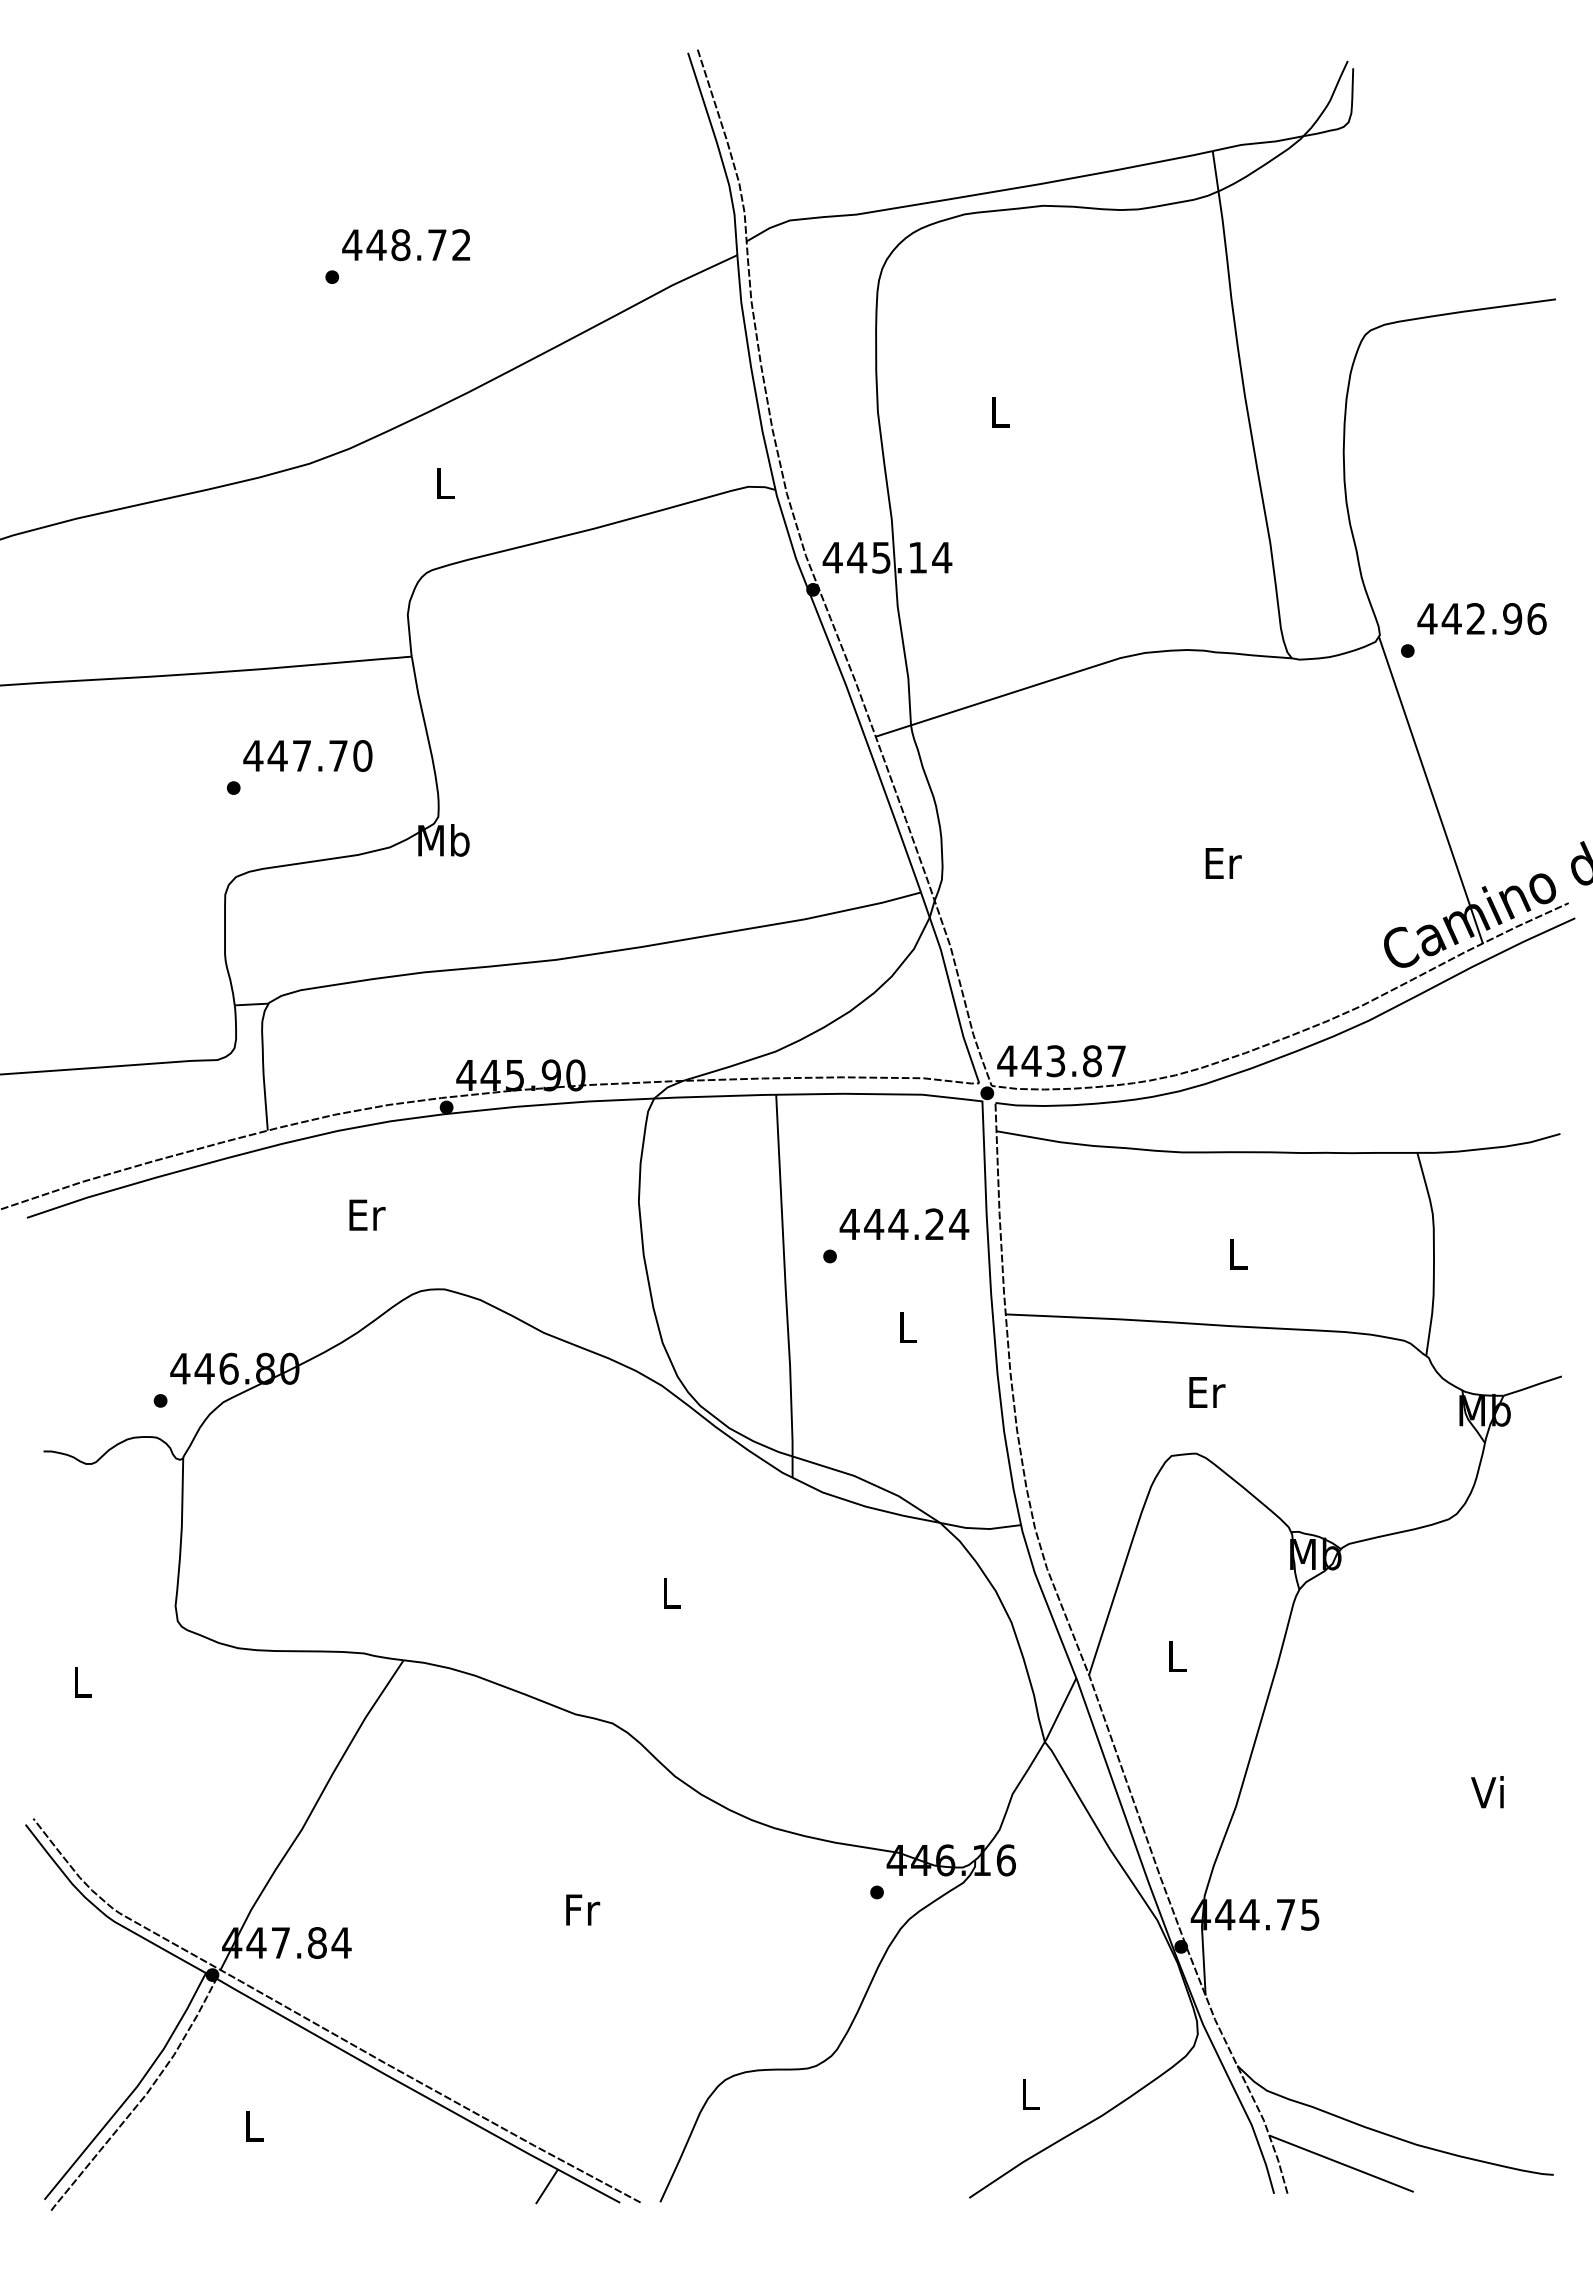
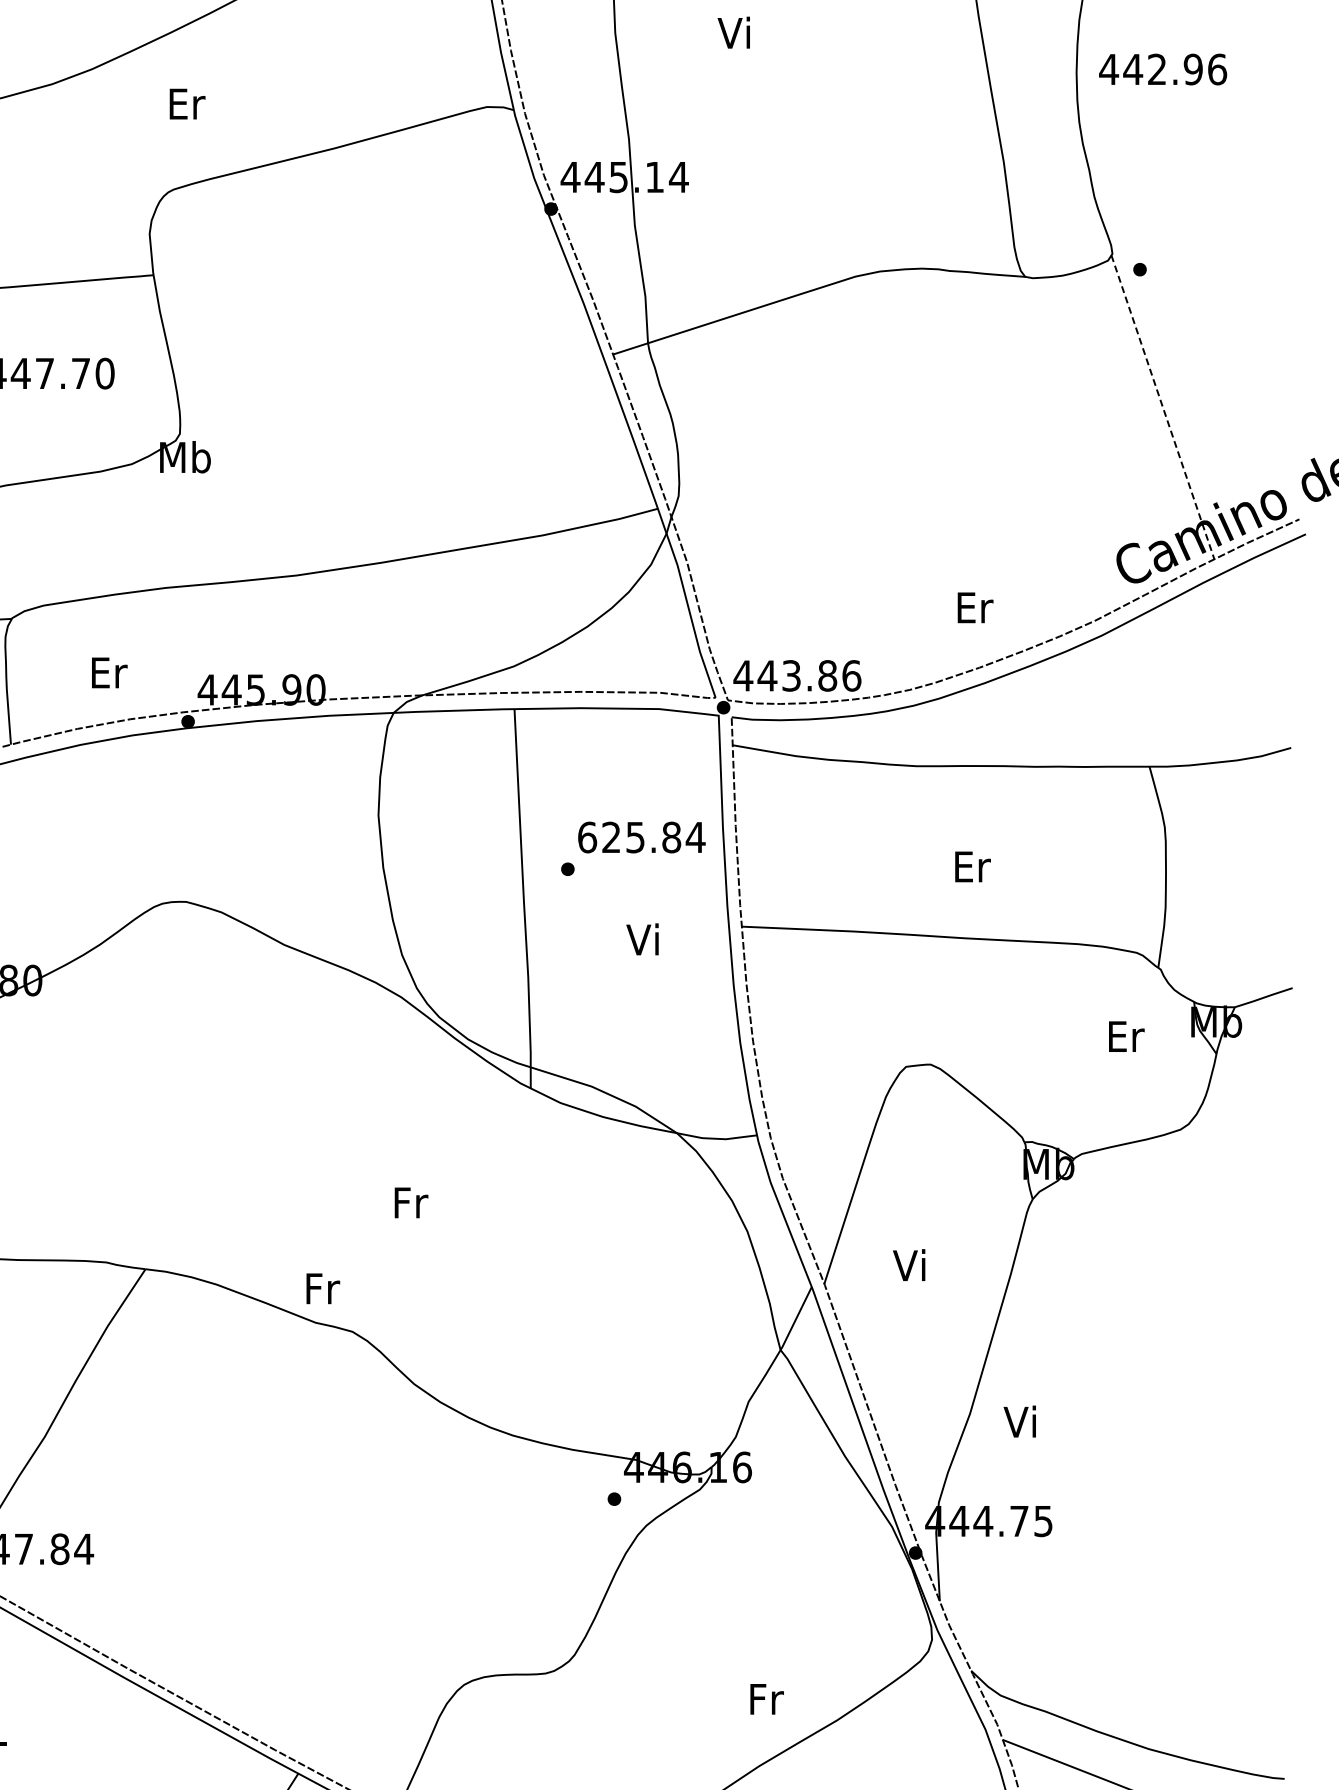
text: (997, 411) -> (733, 32), L -> Vi
text: (446, 483) -> (187, 103), L -> Er
text: (1481, 618) -> (1162, 69), moved
line: (1430, 790) -> (1162, 407), solid -> dashed
text: (1223, 863) -> (975, 607), moved
text: (1116, 1061) -> (851, 676), 443.87 -> 443.86
text: (367, 1214) -> (109, 672), moved
text: (891, 1224) -> (628, 837), 444.24 -> 625.84
text: (1239, 1253) -> (973, 866), L -> Er
text: (905, 1327) -> (642, 939), L -> Vi
text: (1207, 1392) -> (1126, 1036), moved
text: (672, 1592) -> (411, 1202), L -> Fr
text: (1174, 1656) -> (908, 1265), L -> Vi
text: (1487, 1792) -> (1019, 1421), moved
text: (583, 1909) -> (323, 1288), moved
text: (1031, 2094) -> (767, 1699), L -> Fr

